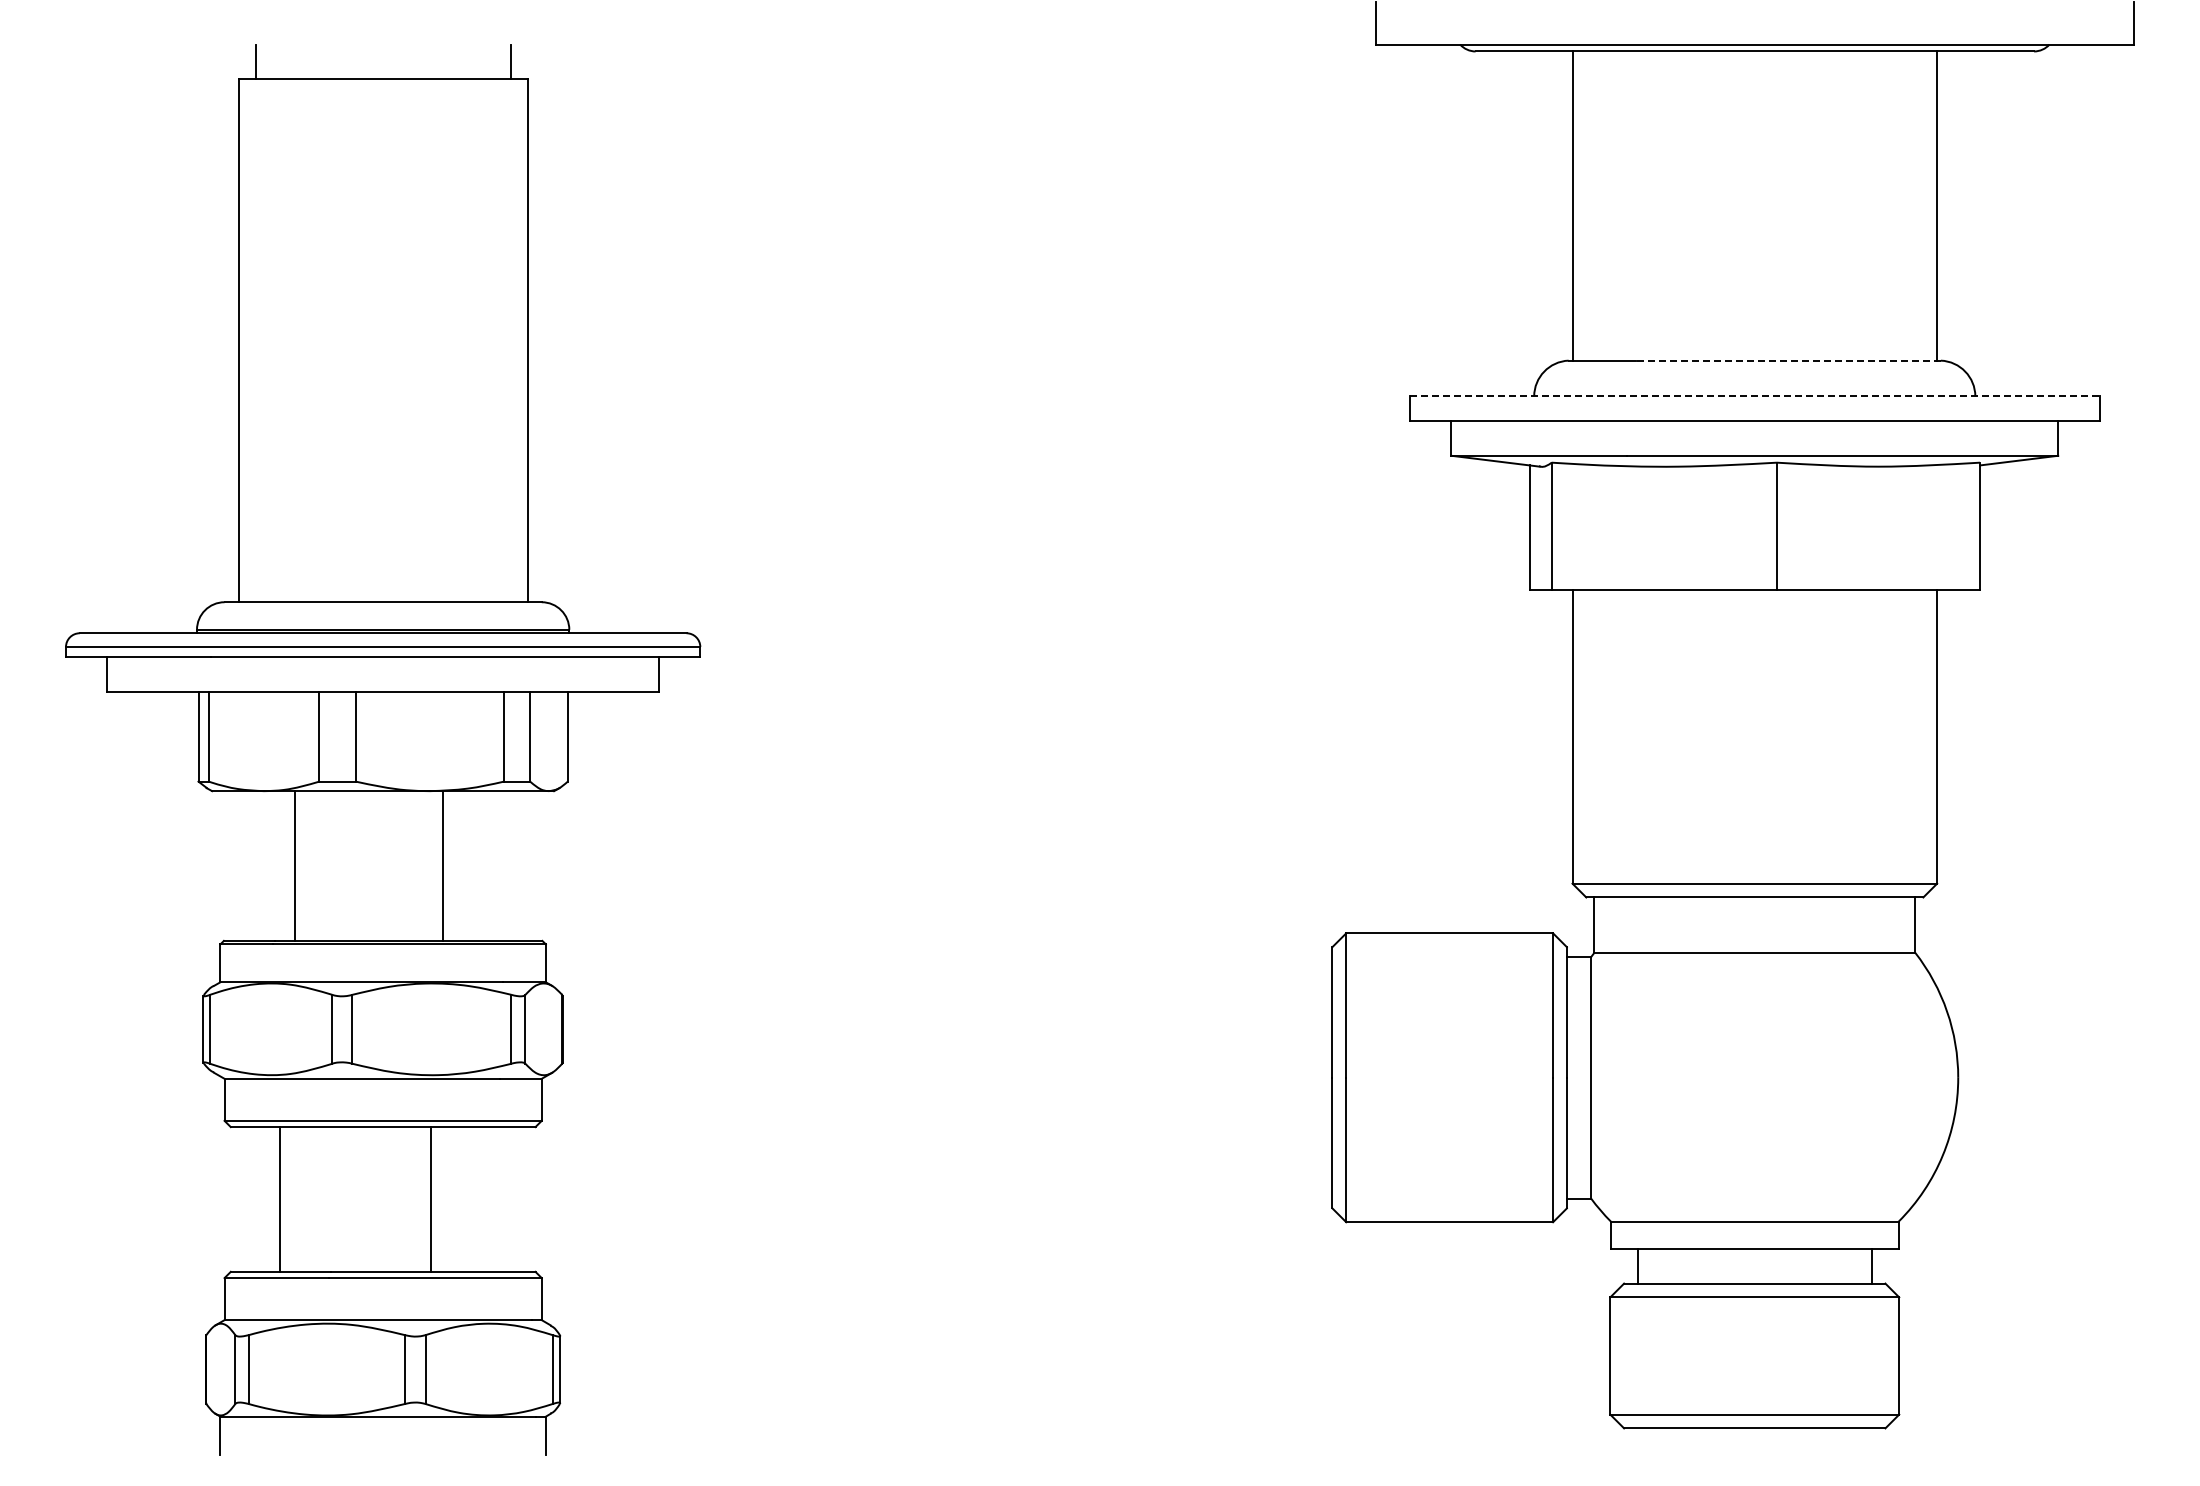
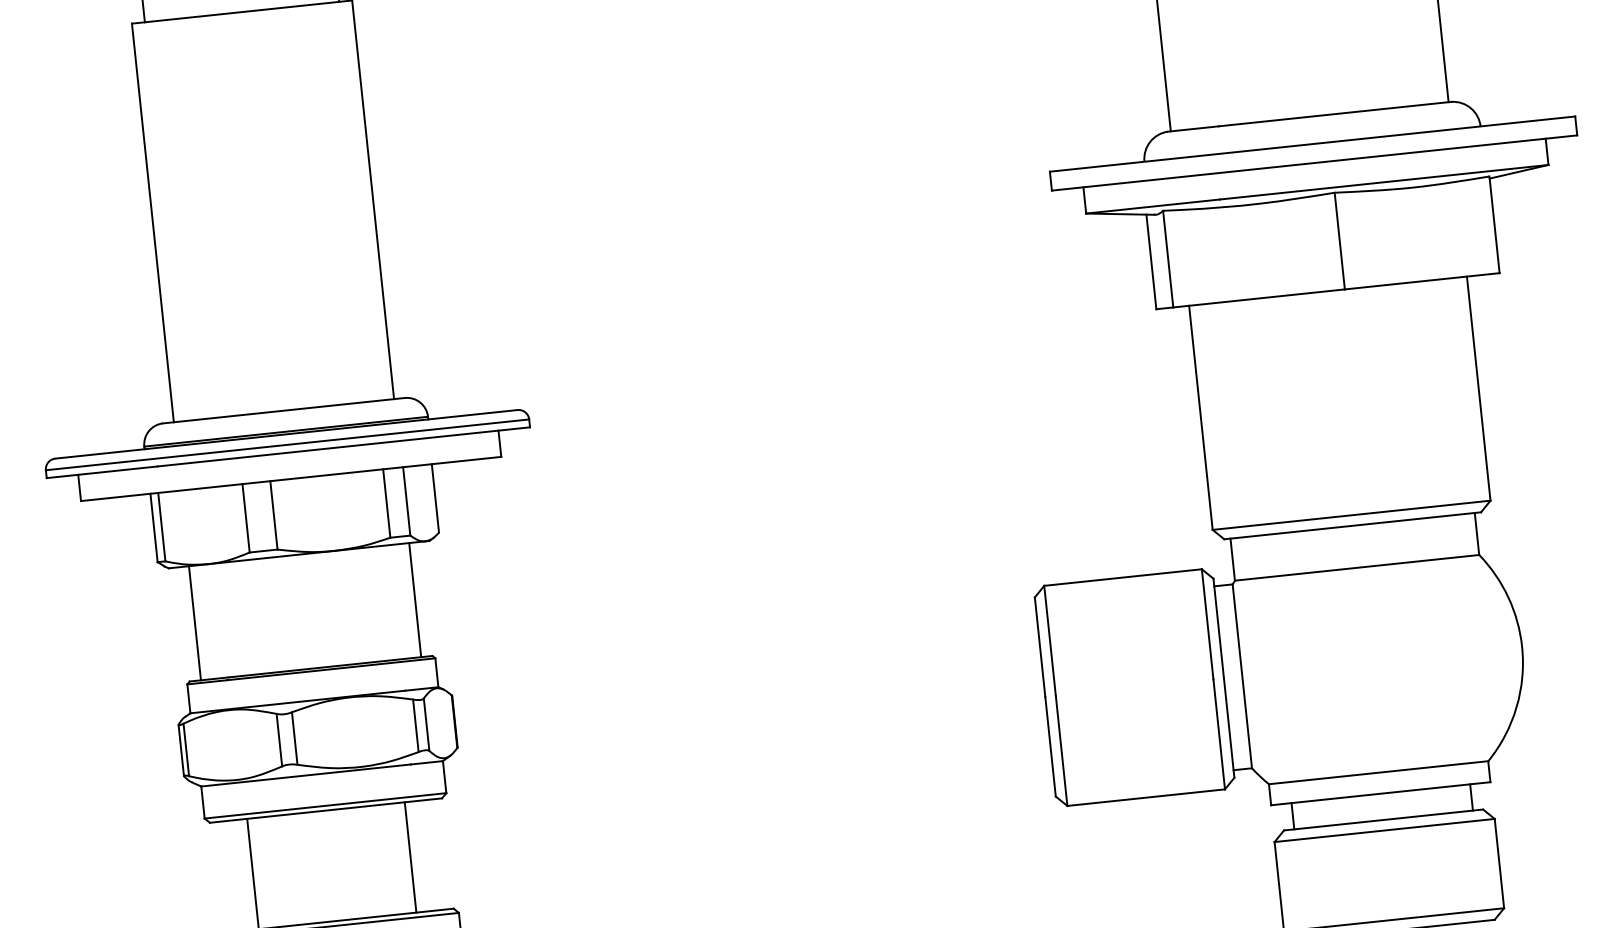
line: (1788, 360) -> (1335, 113), dashed -> solid
line: (1754, 396) -> (1312, 144), dashed -> solid
line: (294, 865) -> (194, 622), moved
line: (442, 865) -> (415, 599), moved
line: (430, 1199) -> (410, 857), moved

